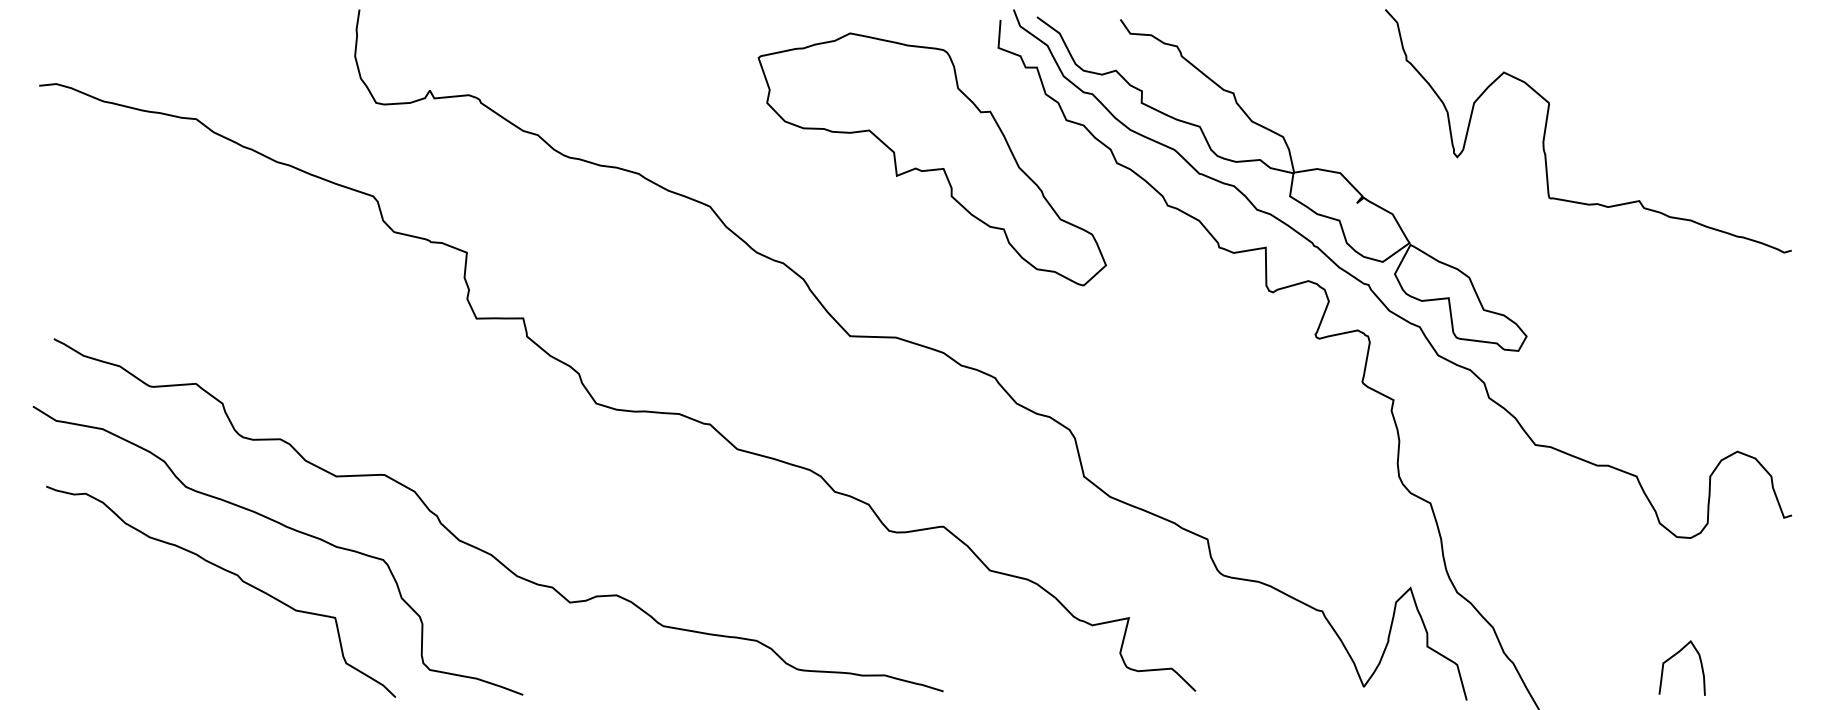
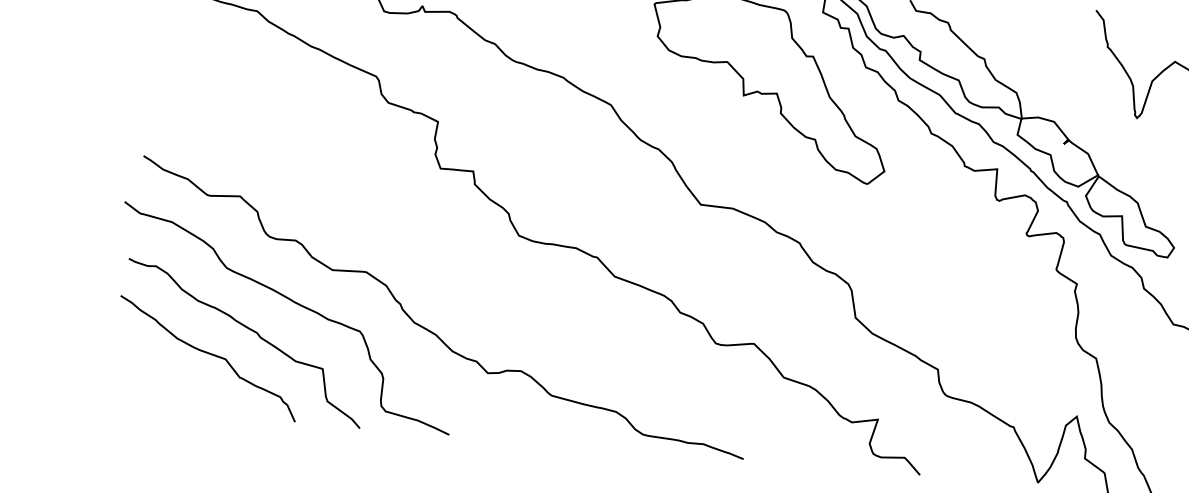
curve: (171, 611) -> (208, 354), added

